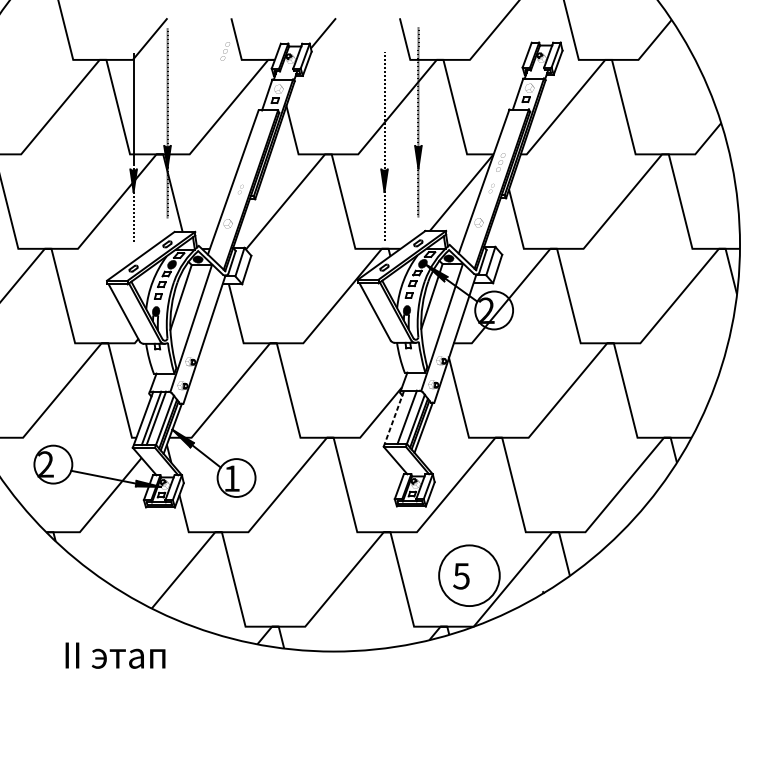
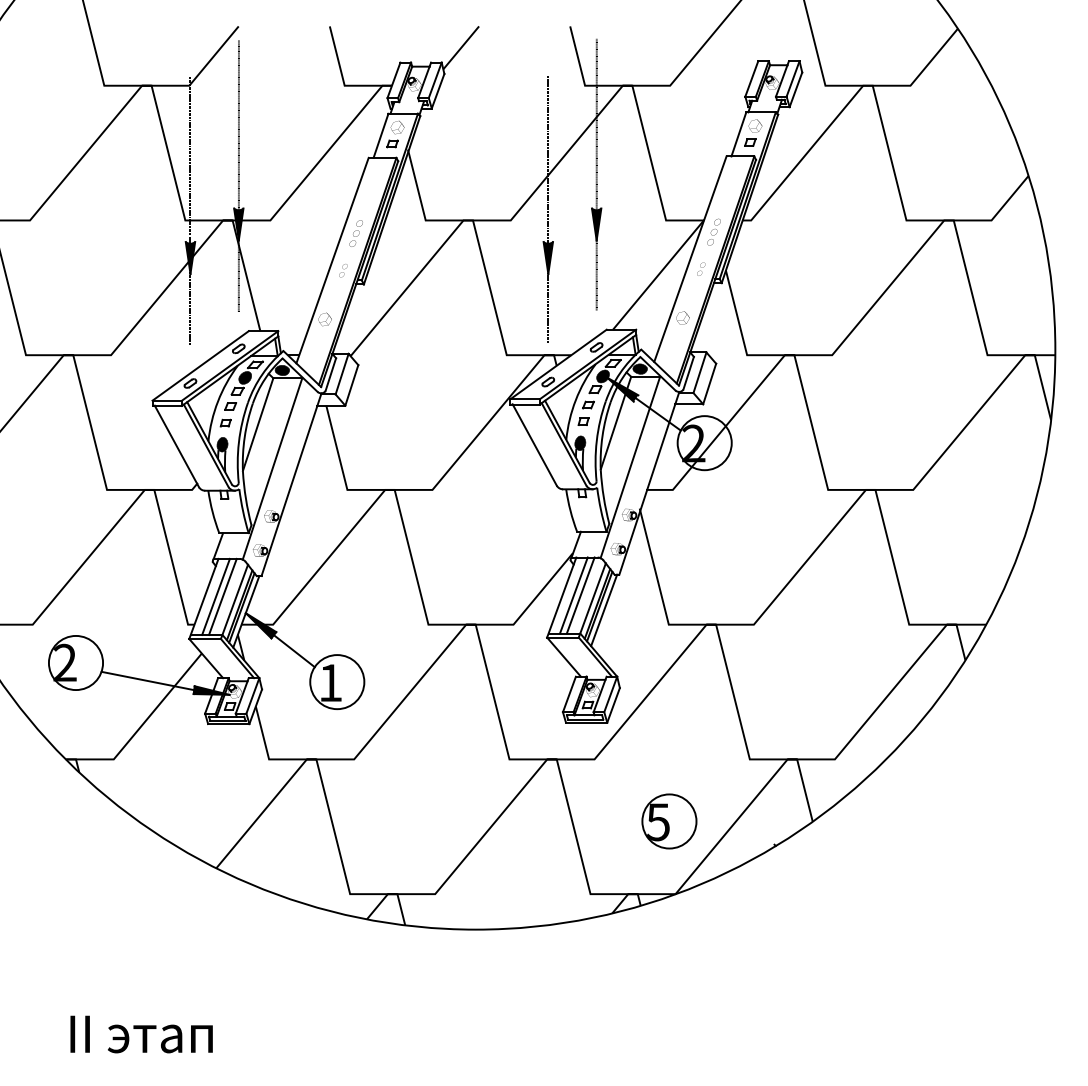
part: (224, 51) -> (355, 233), moved
line: (402, 417) -> (573, 595), added
line: (393, 418) -> (561, 597), dashed -> solid
circle: (469, 575) -> (669, 821), size x0.62
text: (115, 655) -> (141, 1034), moved

